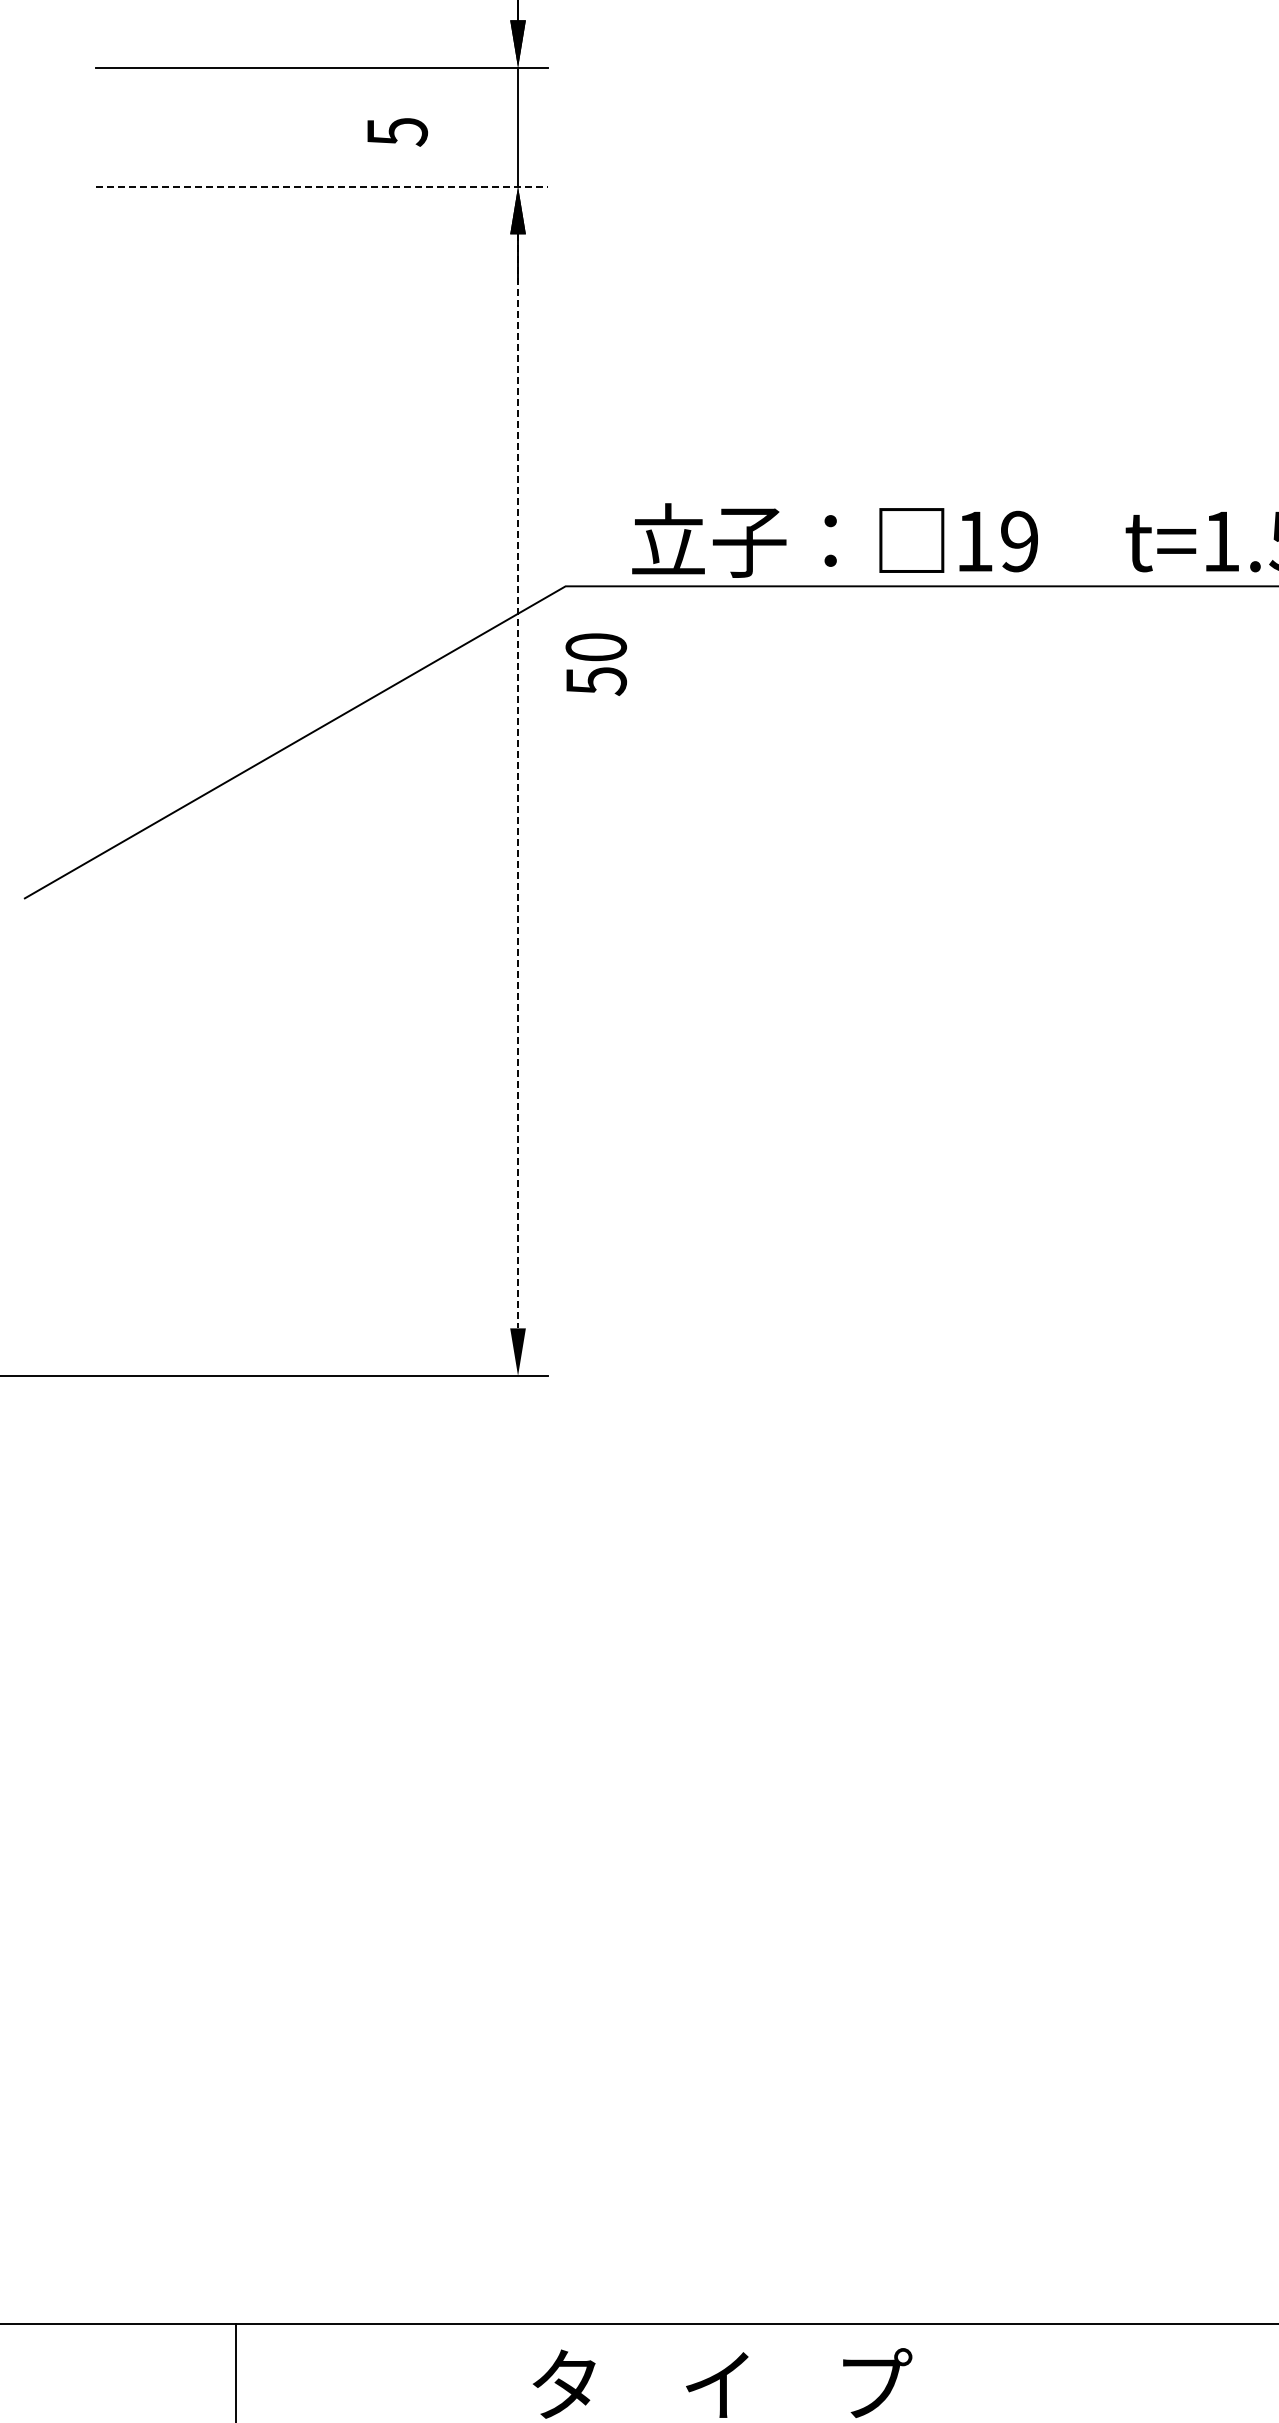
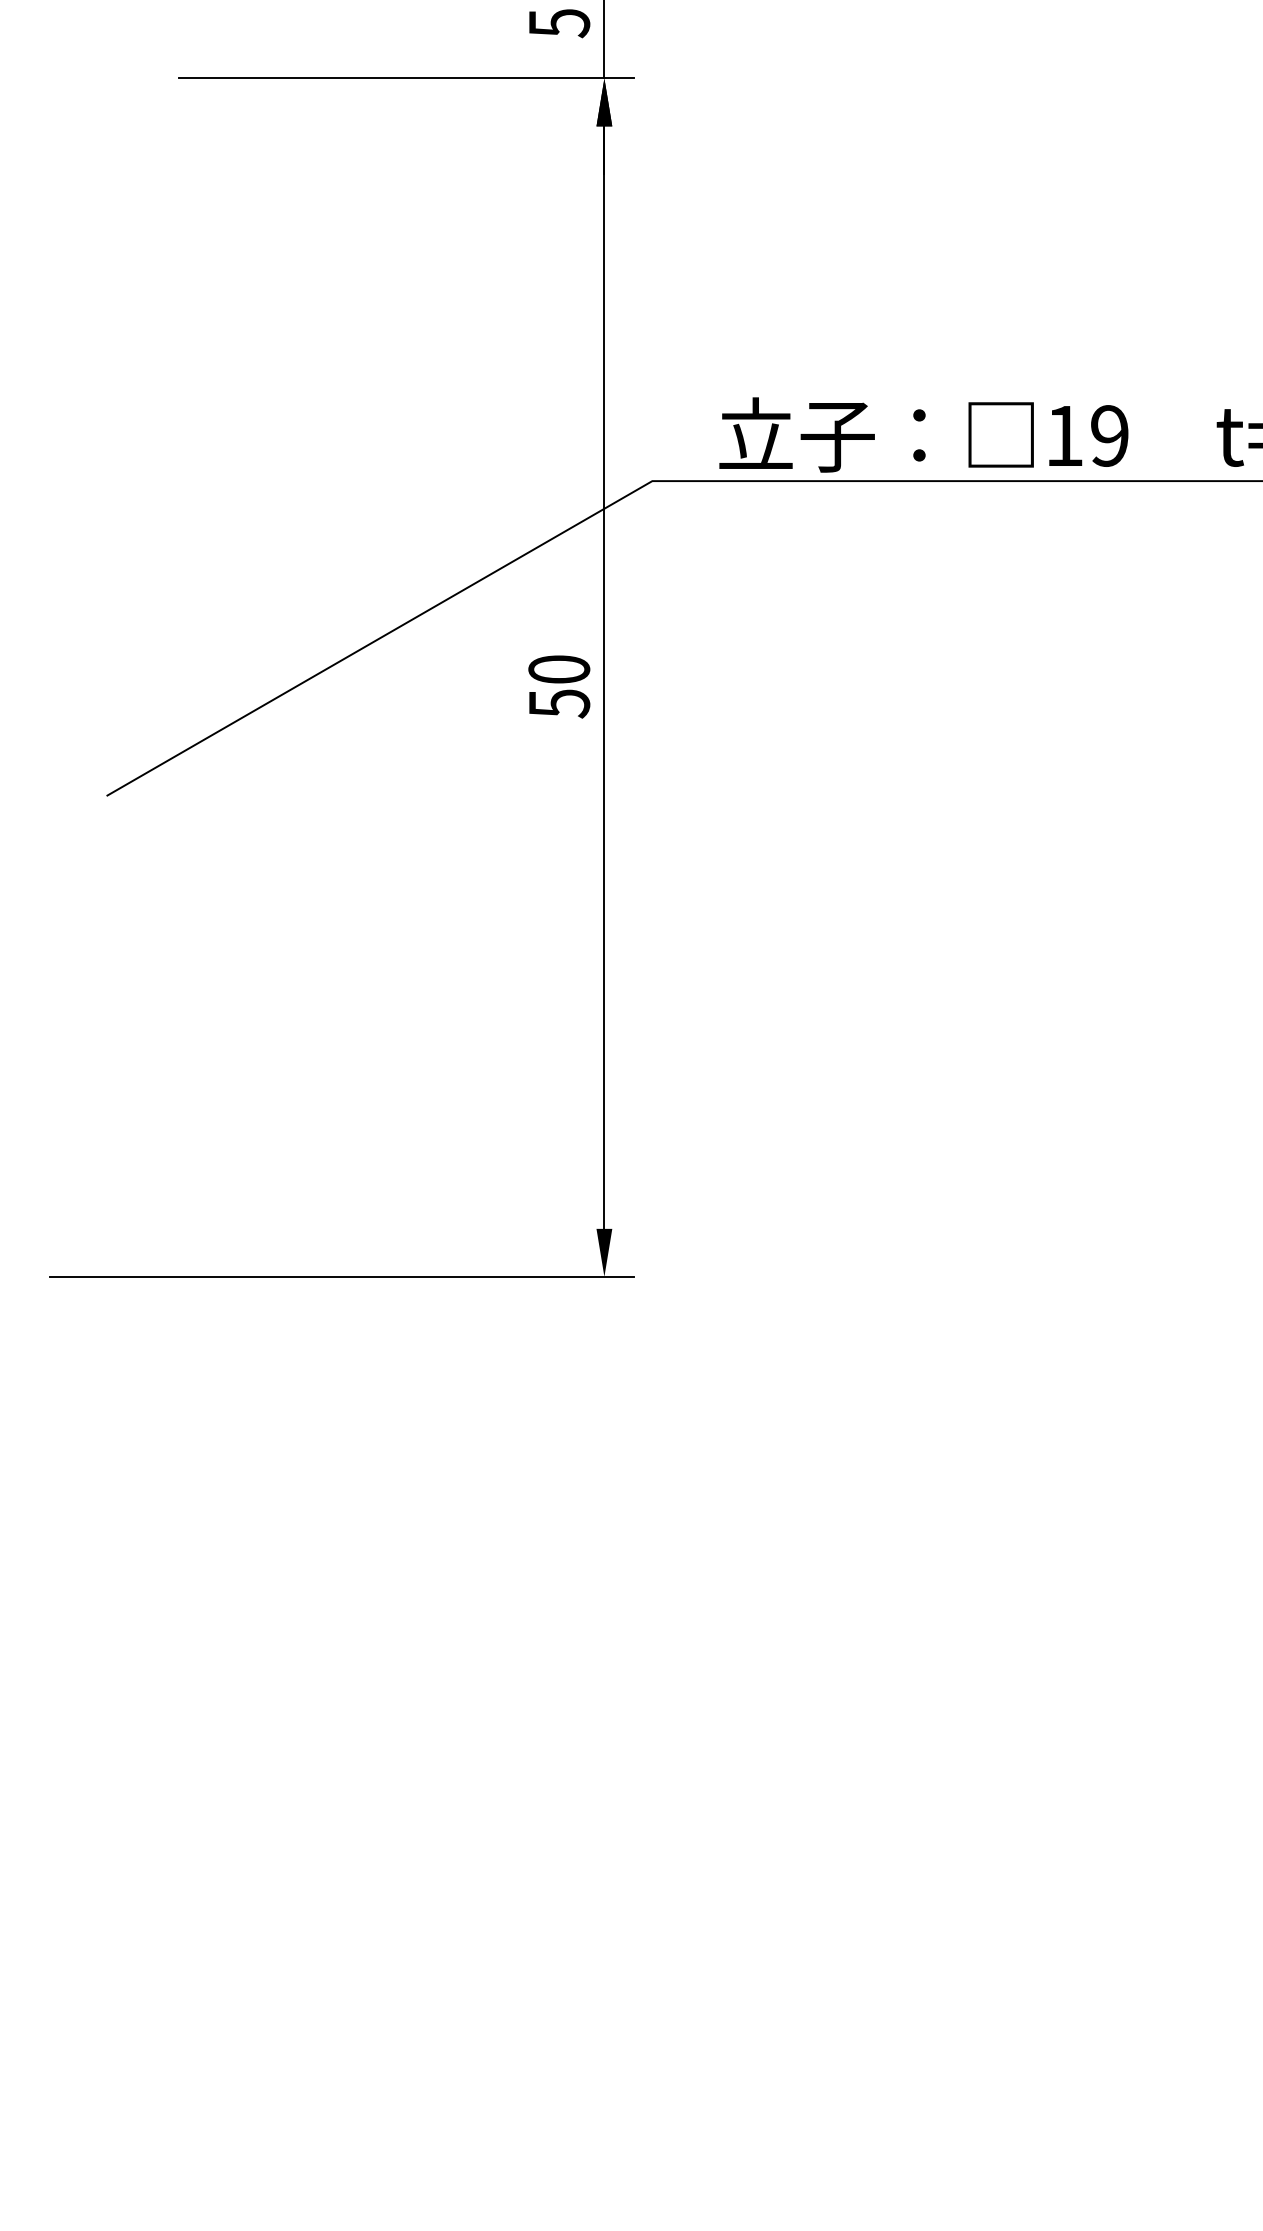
text: (397, 132) -> (559, 23), moved
line: (321, 186) -> (406, 78), dashed -> solid
text: (595, 664) -> (558, 686), moved
line: (518, 781) -> (604, 677), dashed -> solid

